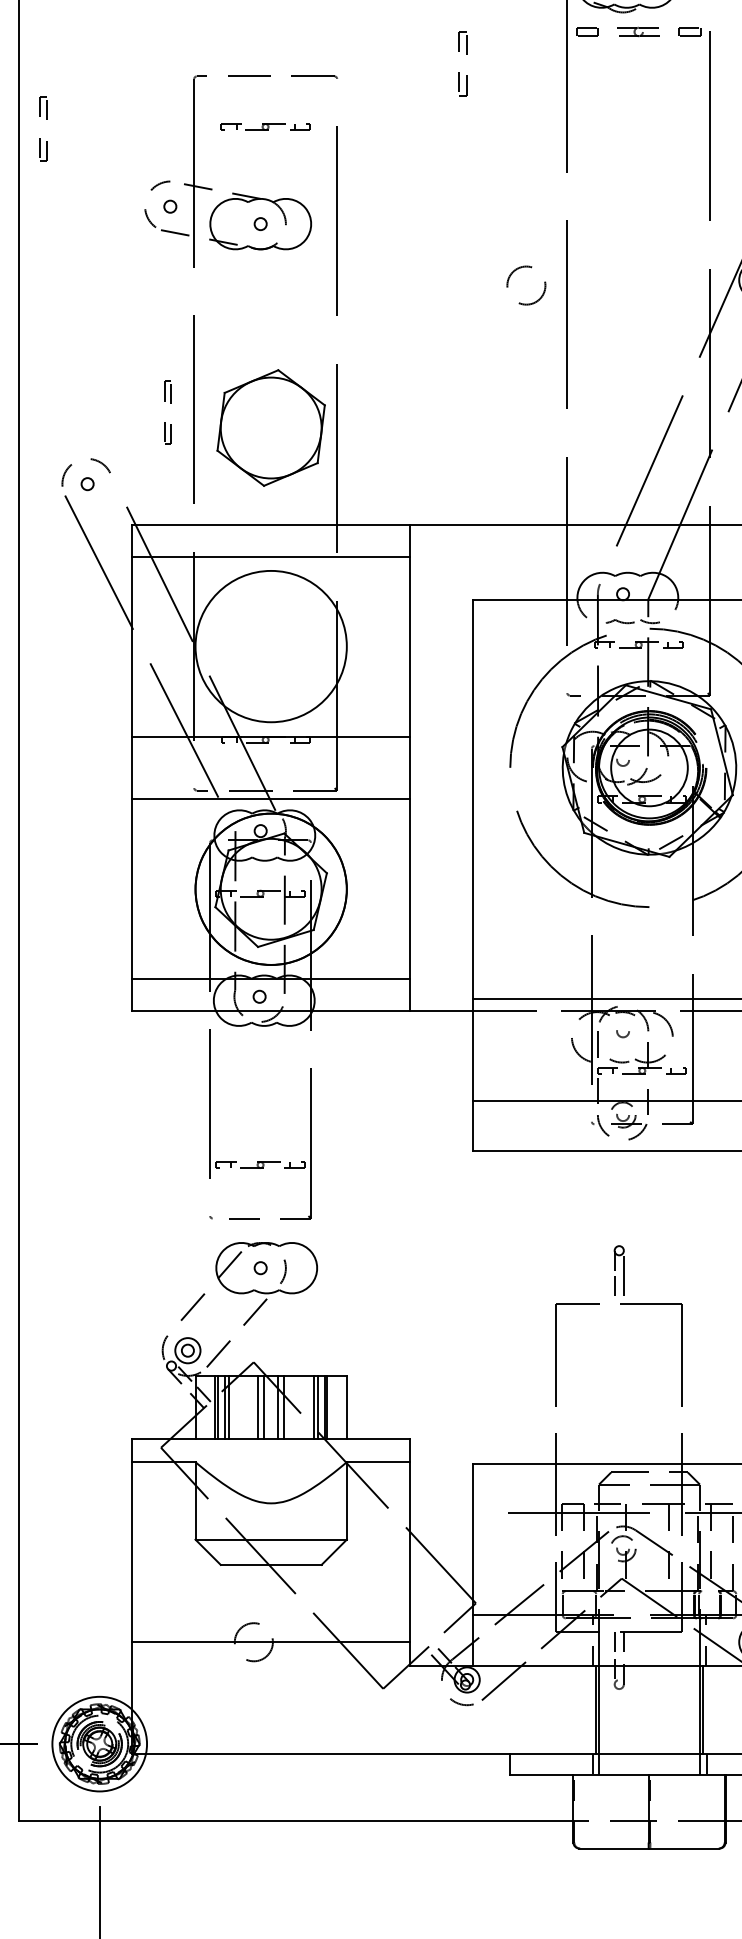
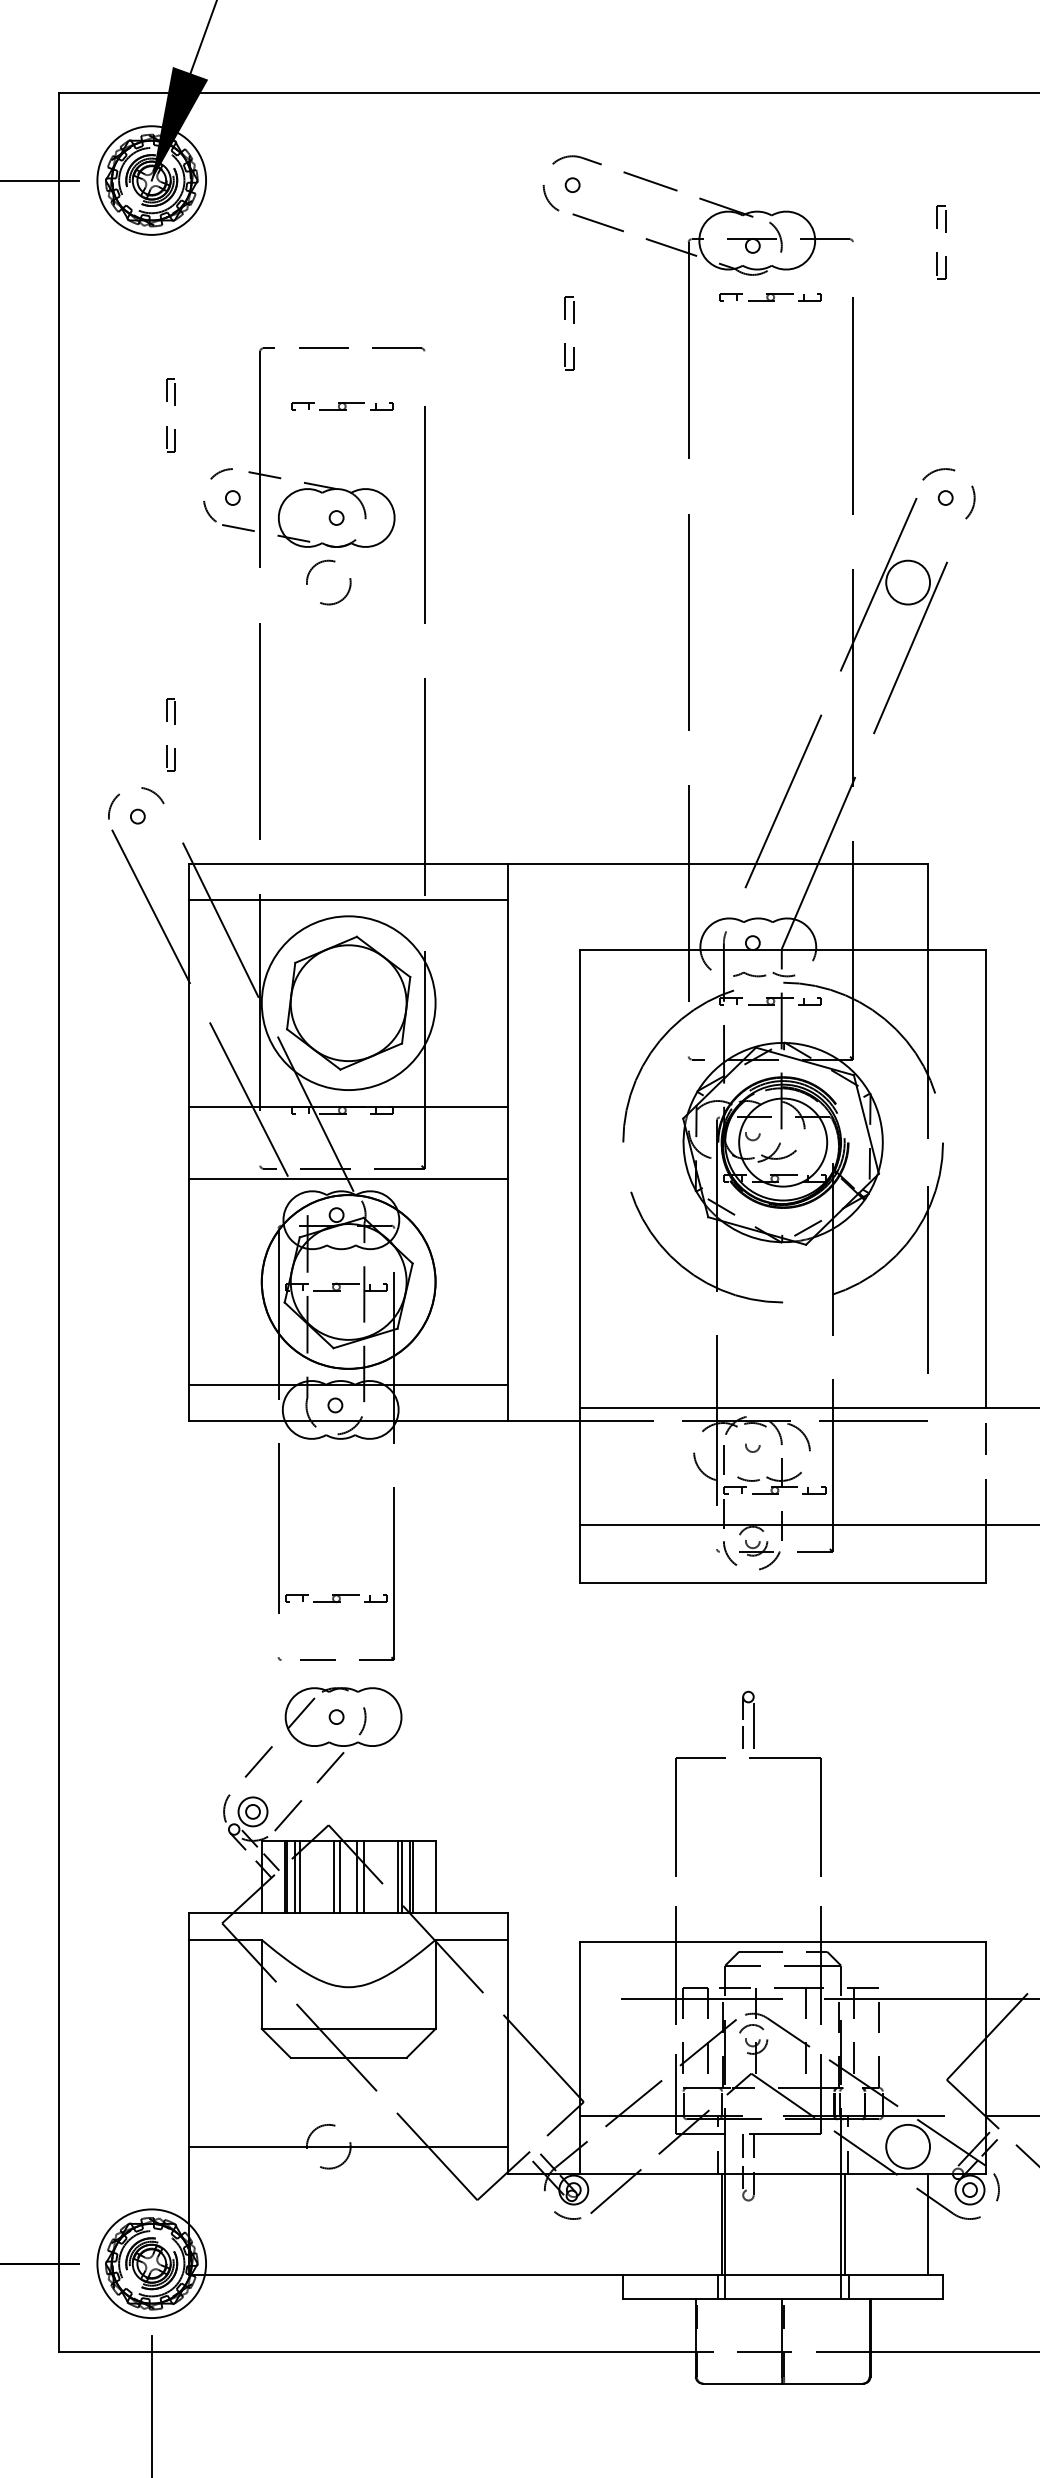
part: (638, 32) -> (770, 297), size x0.71
part: (46, 120) -> (174, 405), moved
circle: (526, 285) -> (328, 582), moved
part: (170, 403) -> (174, 724), moved
part: (271, 427) -> (348, 1002), moved

